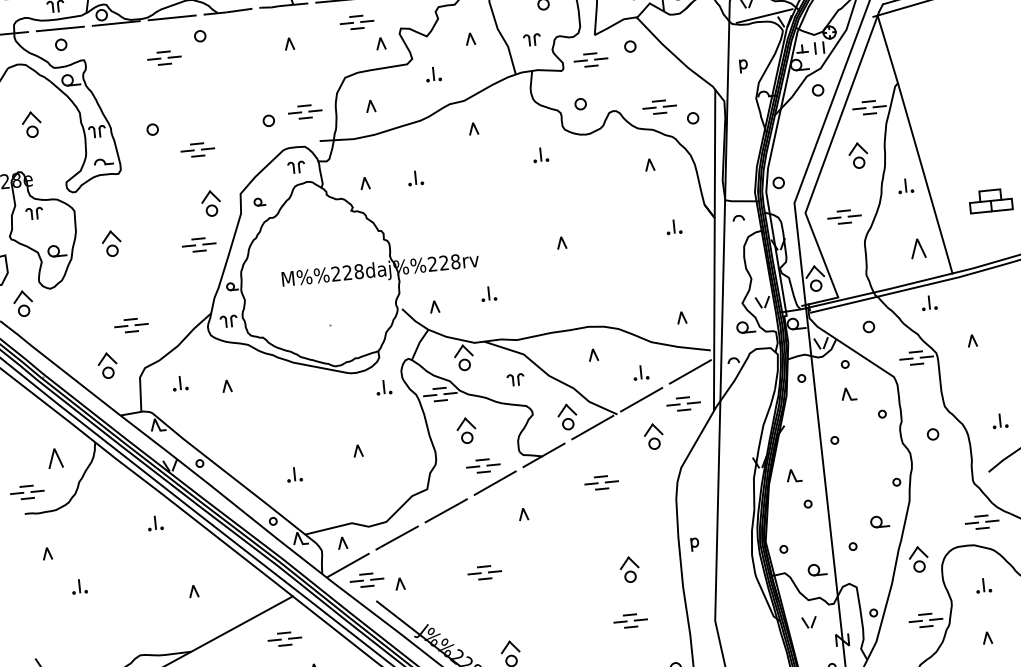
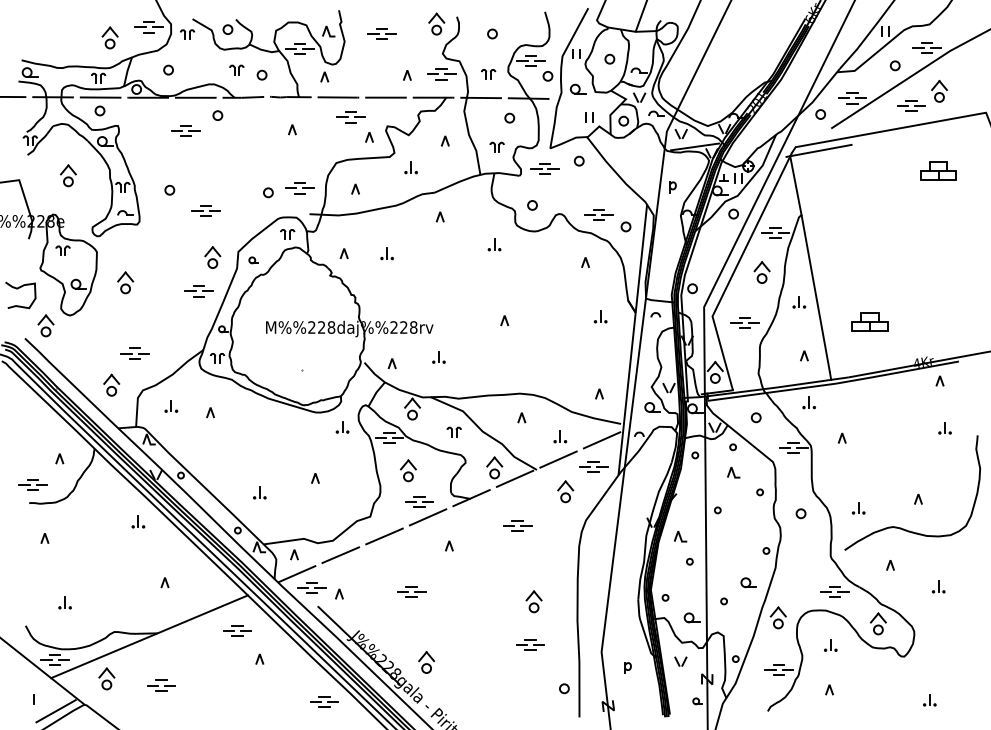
part: (918, 248) -> (804, 355), size x0.62
part: (55, 458) -> (59, 458), size x0.62
part: (694, 543) -> (627, 667), moved
part: (78, 586) -> (64, 602), moved

